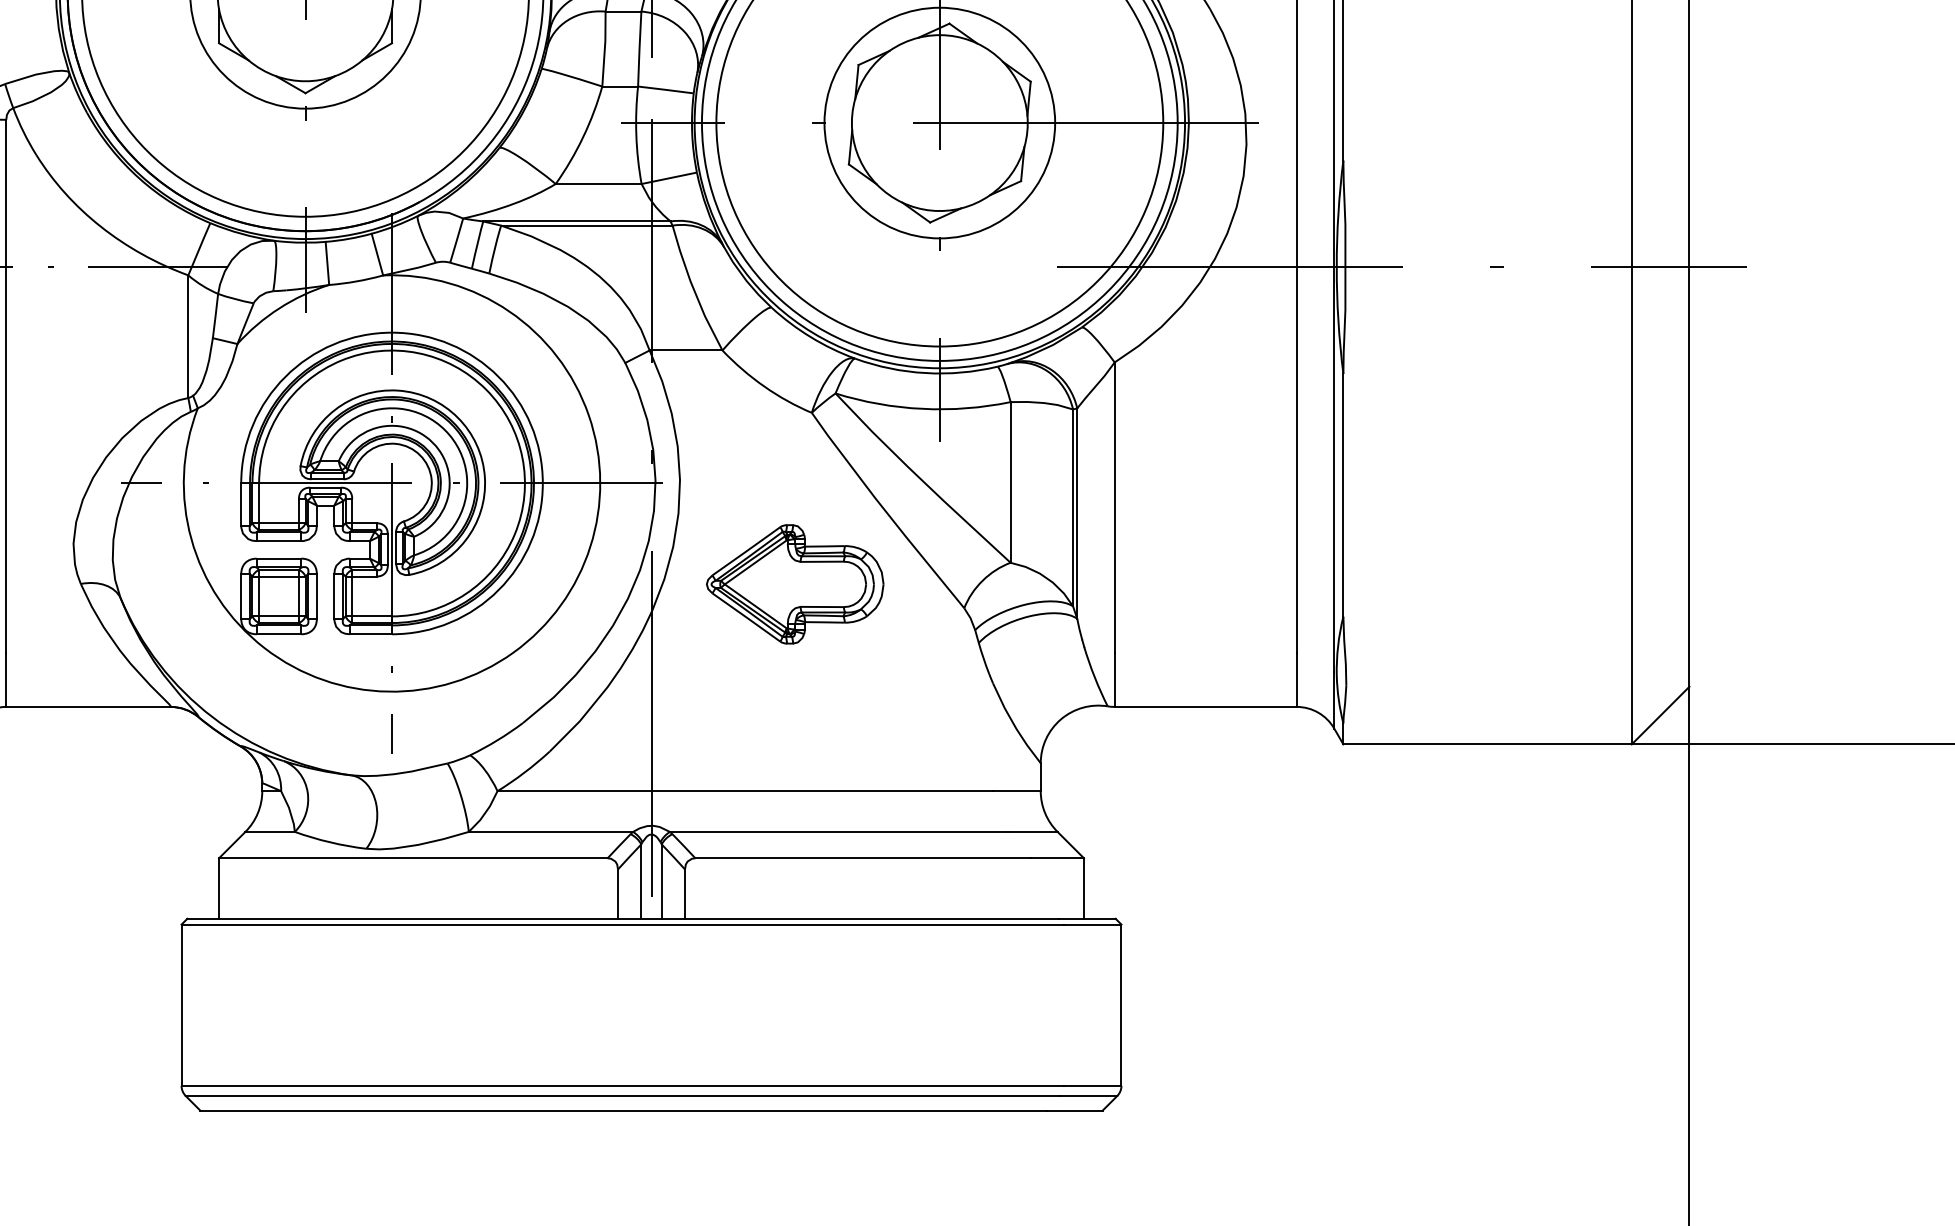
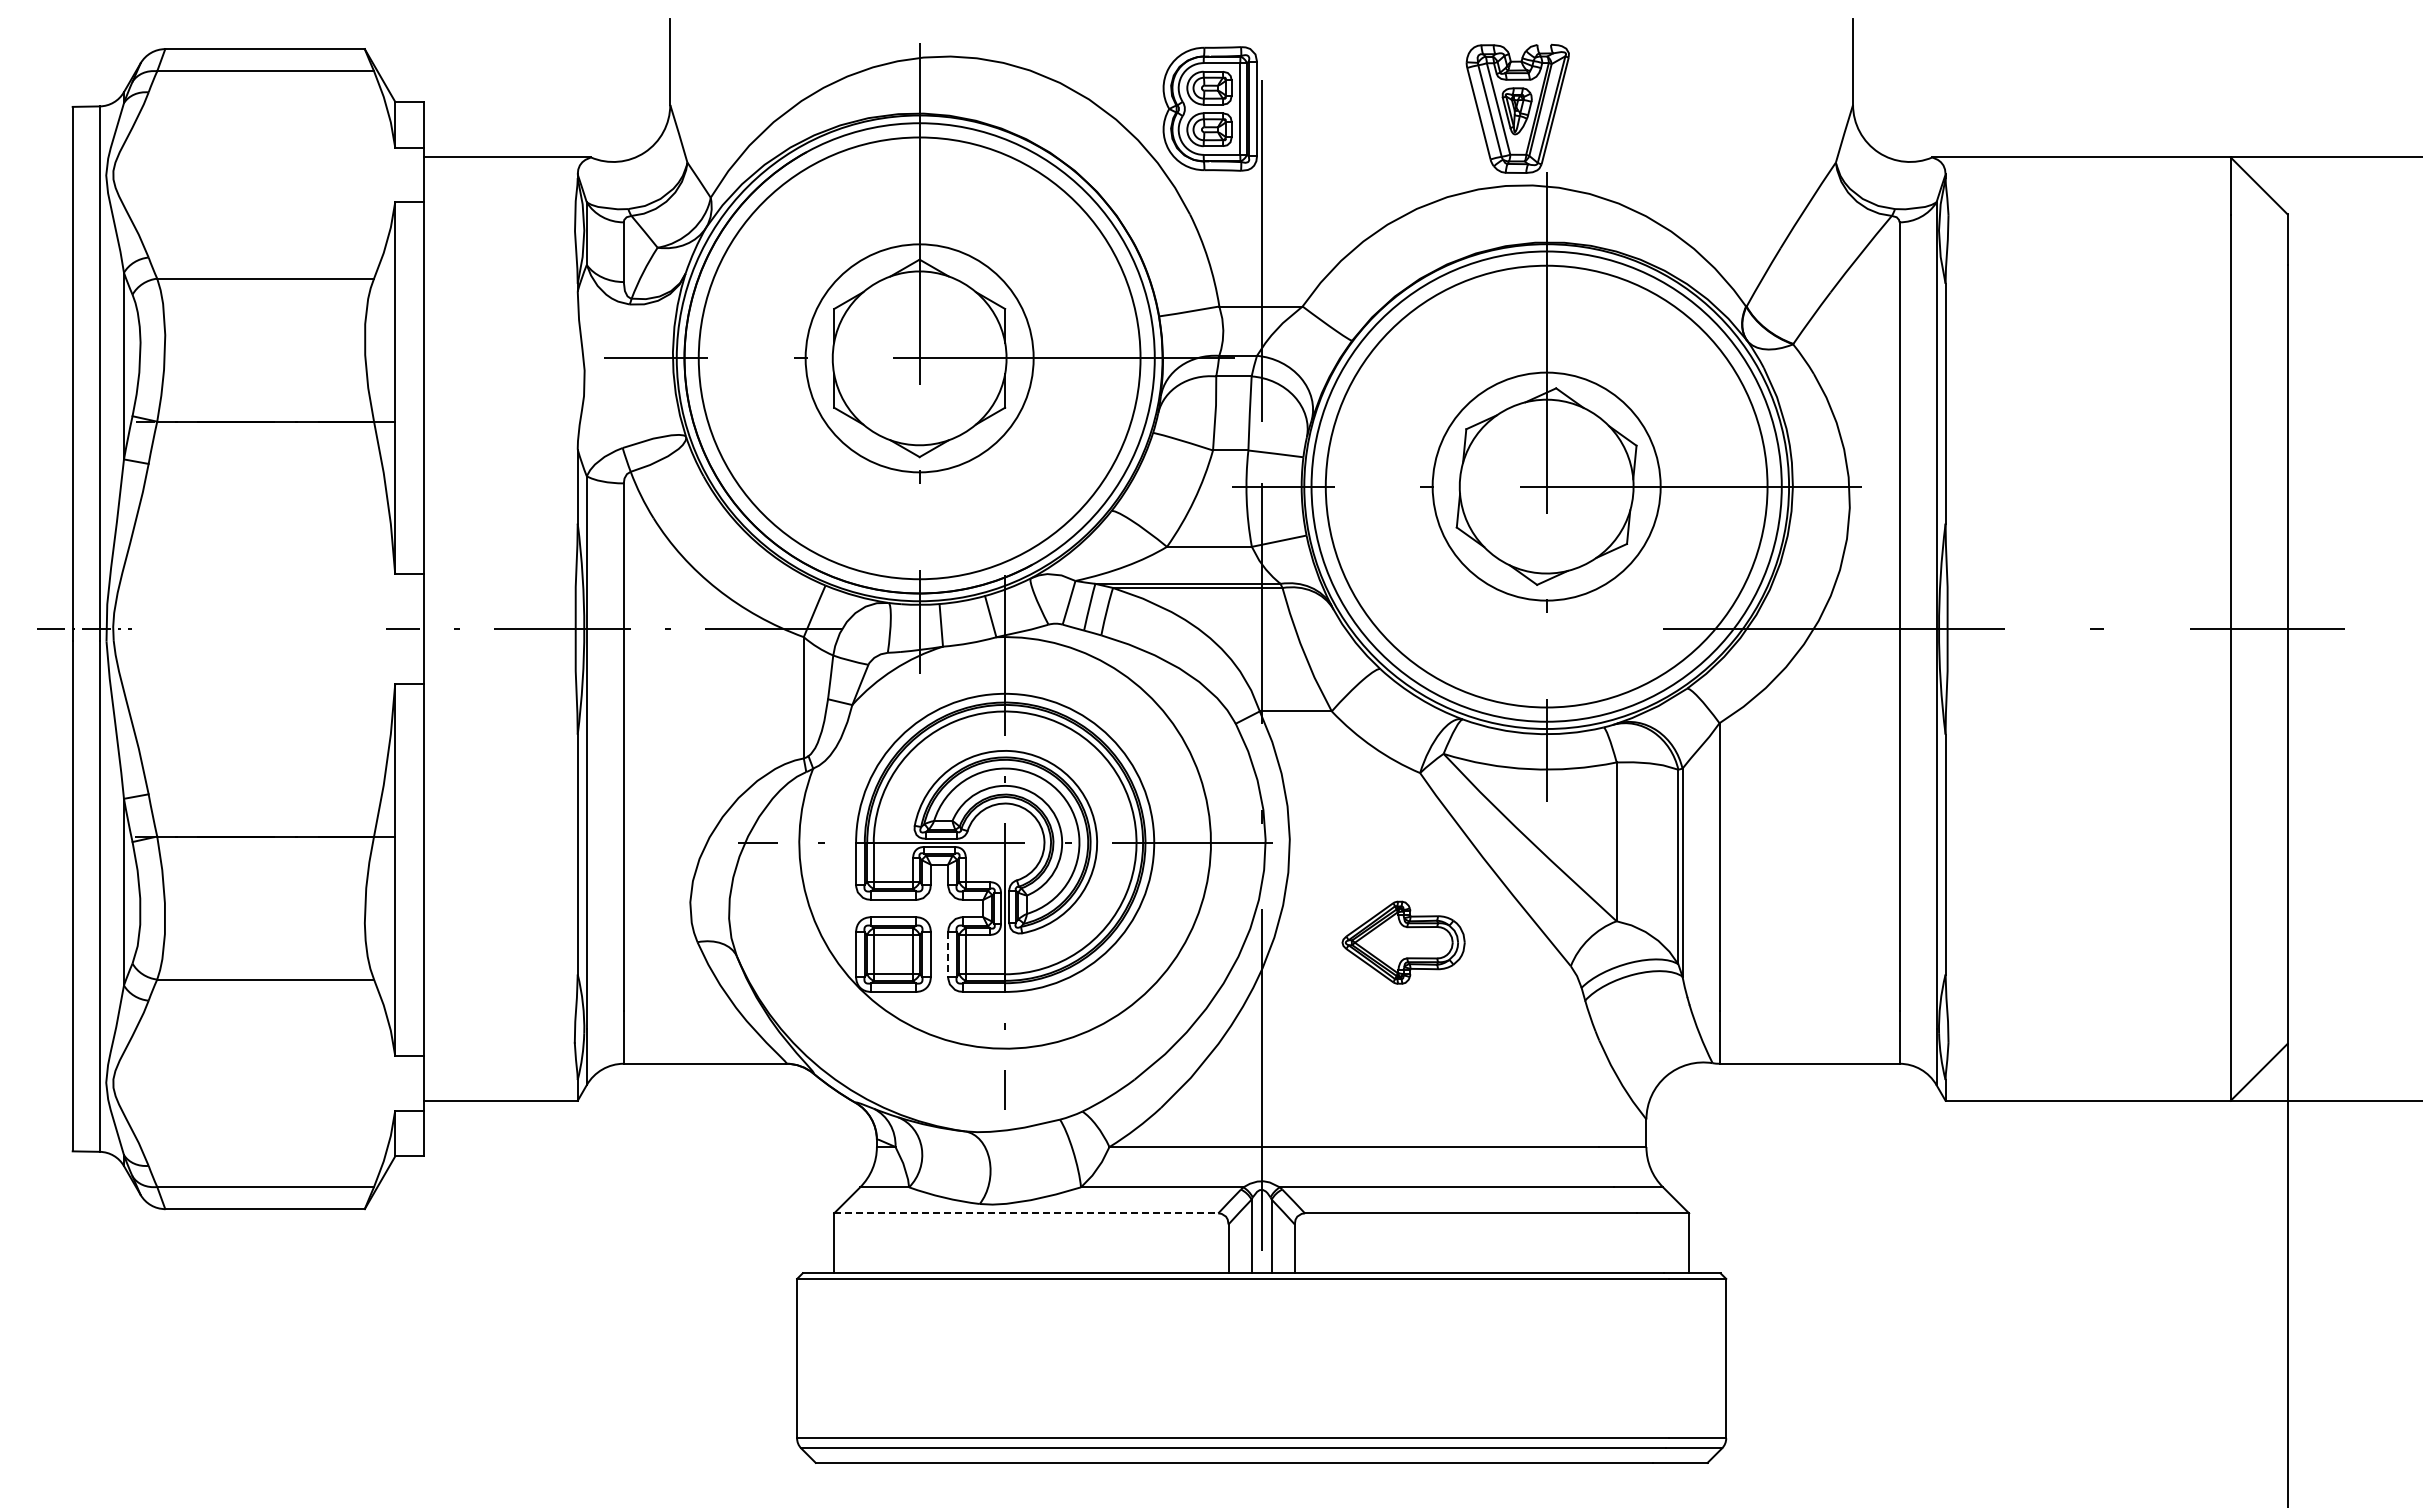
part: (794, 584) -> (1403, 942), size x0.7
line: (334, 597) -> (948, 955), solid -> dashed
line: (413, 858) -> (1026, 1213), solid -> dashed

